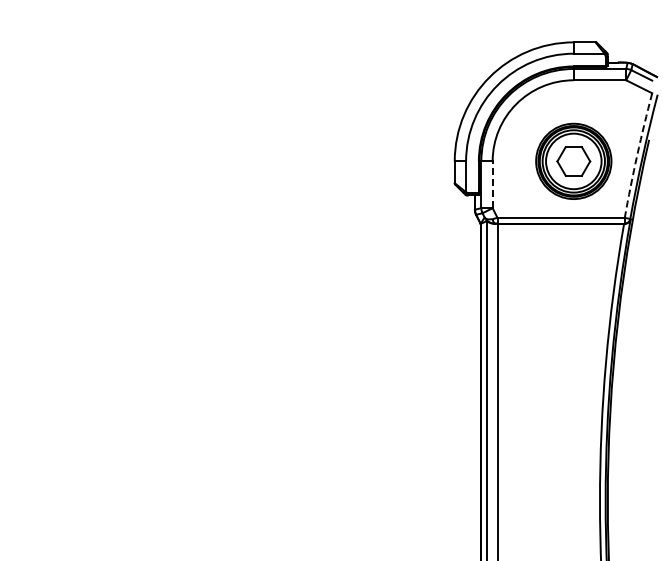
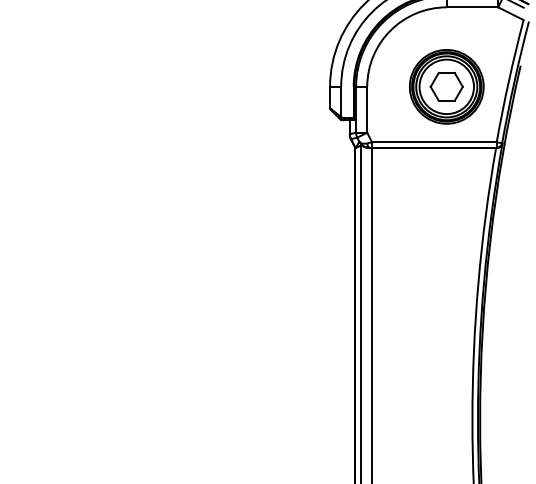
arc: (637, 155) -> (509, 81), dashed -> solid
line: (492, 184) -> (367, 109), dashed -> solid

